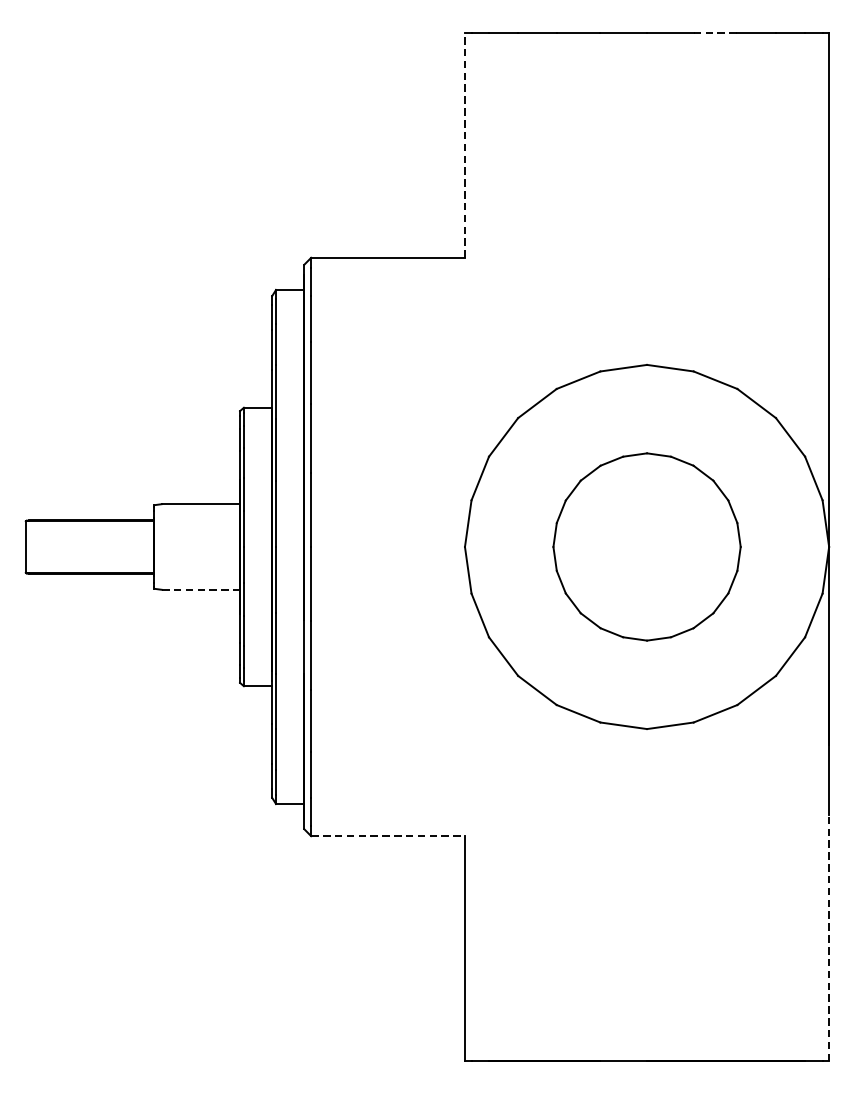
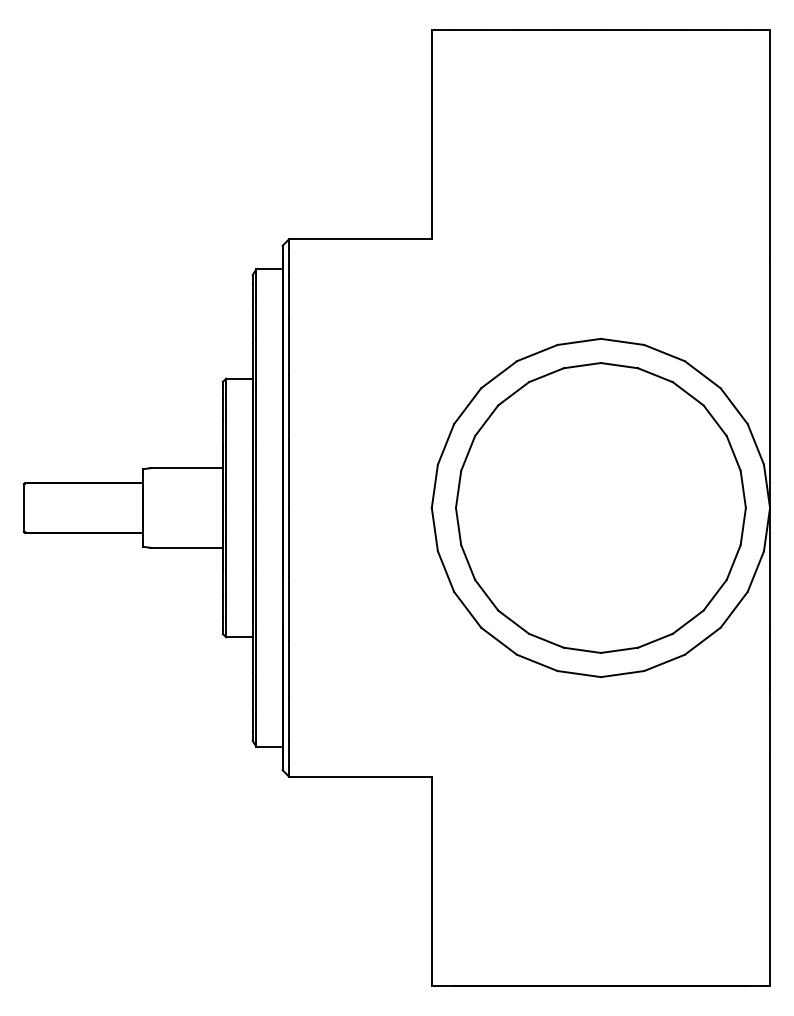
line: (716, 32) -> (665, 30), dashed -> solid
line: (464, 144) -> (431, 134), dashed -> solid
part: (646, 546) -> (600, 507), size x1.67
line: (201, 589) -> (187, 547), dashed -> solid
line: (388, 836) -> (360, 776), dashed -> solid
line: (829, 937) -> (770, 870), dashed -> solid

